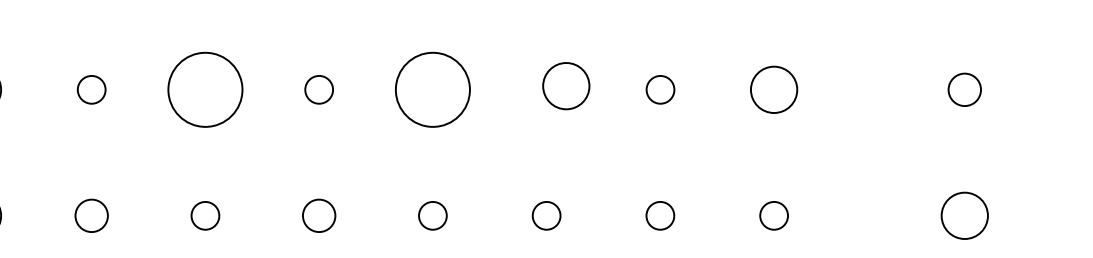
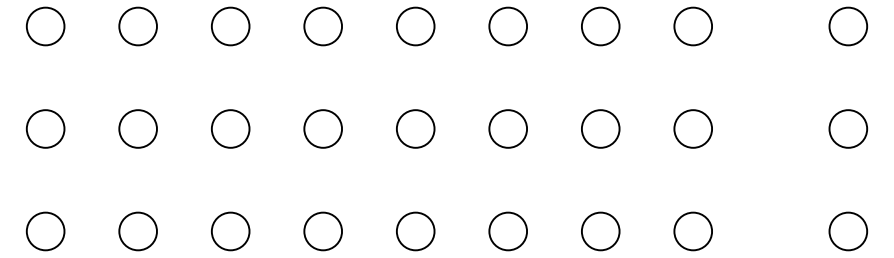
circle: (565, 85) -> (507, 128), moved
circle: (92, 89) -> (138, 128), size x1.67
circle: (205, 89) -> (230, 128), size x0.62
circle: (319, 89) -> (323, 128), size x1.67
circle: (432, 89) -> (415, 128), size x0.62
circle: (660, 89) -> (600, 128), size x1.67
circle: (965, 89) -> (848, 128), size x1.43
circle: (92, 215) -> (138, 231), size x1.43
circle: (205, 215) -> (230, 231), size x1.67
circle: (319, 215) -> (323, 231), size x1.43
circle: (432, 215) -> (415, 231), size x1.67
circle: (547, 215) -> (508, 231), size x1.67
circle: (660, 215) -> (600, 231), size x1.67
circle: (774, 215) -> (693, 231), size x1.67

